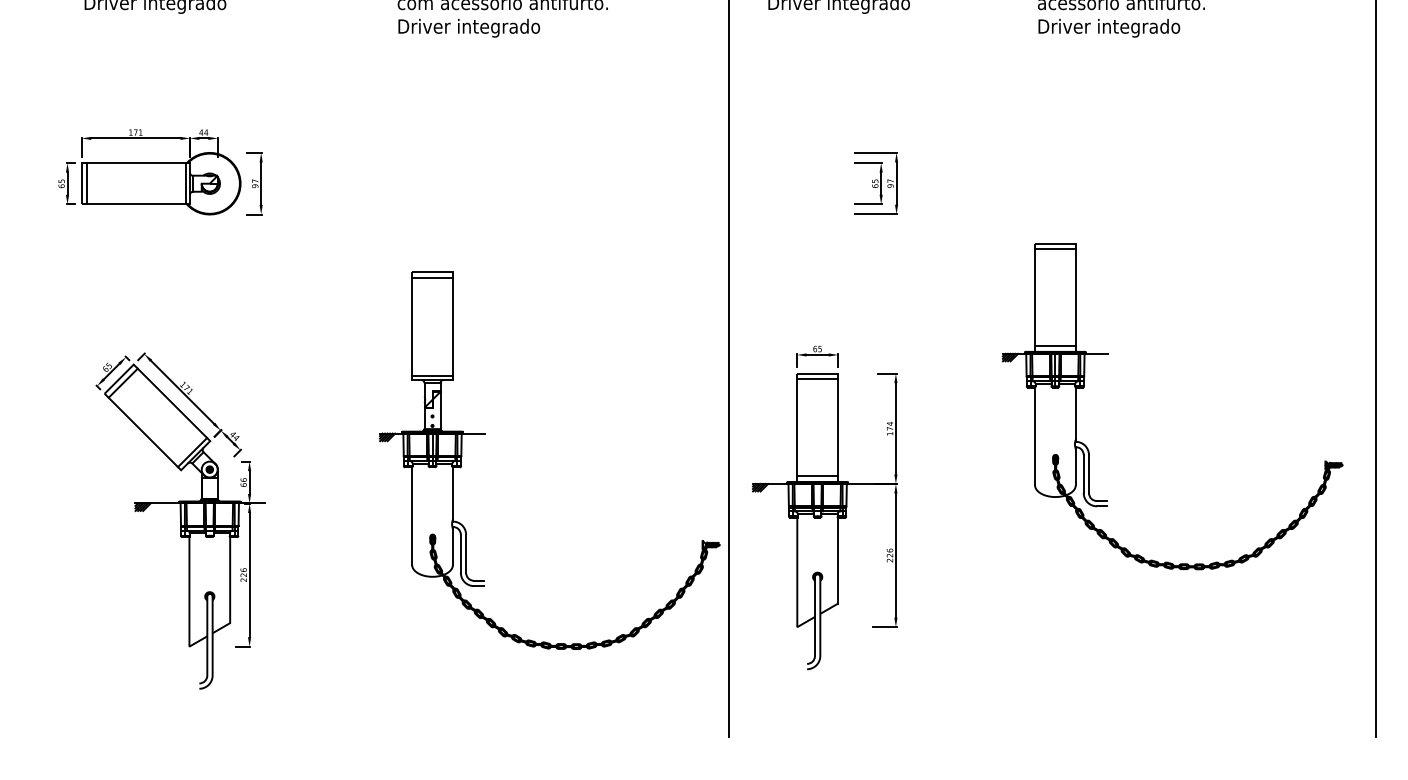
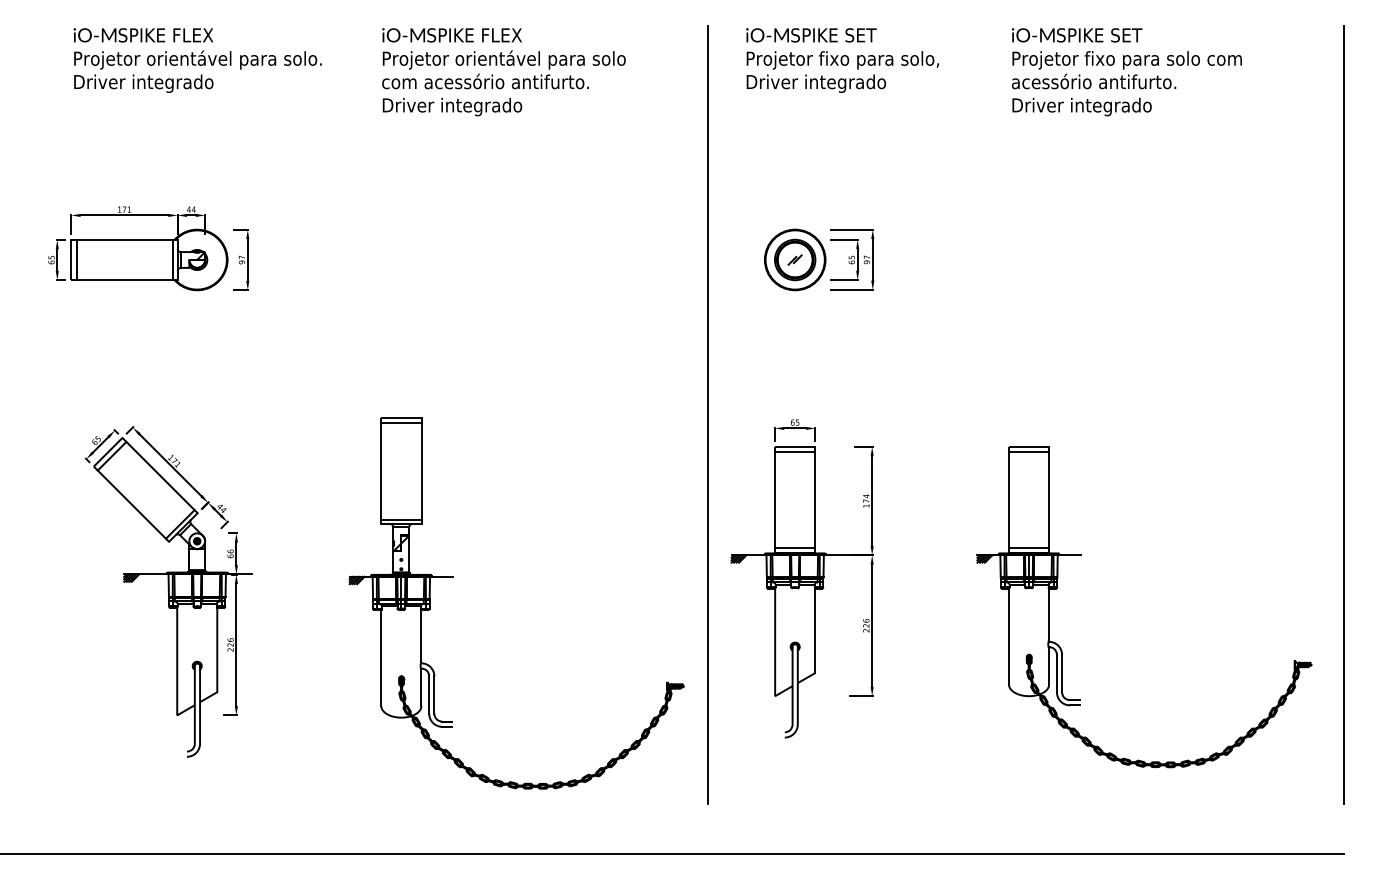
part: (817, 183) -> (795, 259), added
part: (1108, 354) -> (1081, 555), moved
part: (485, 434) -> (453, 577), moved

